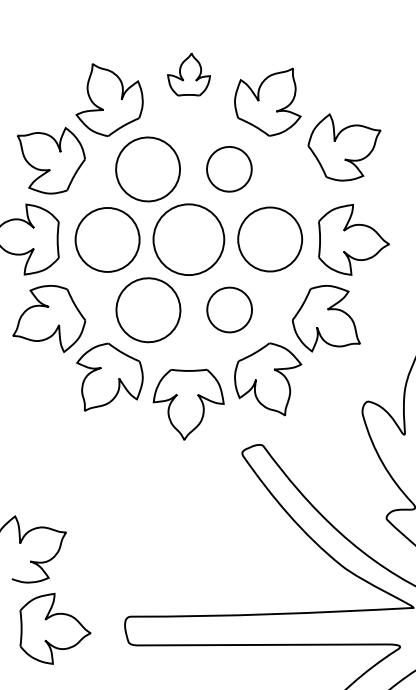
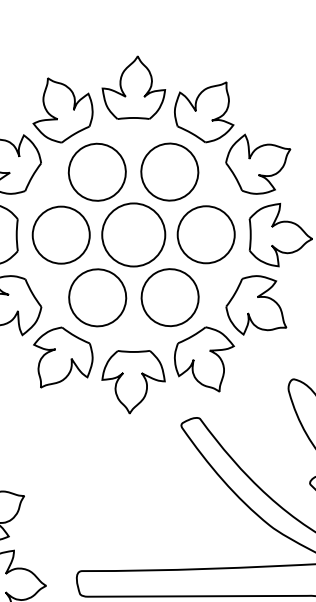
part: (188, 74) -> (133, 87), size x1.67
part: (344, 147) -> (258, 164), moved
part: (229, 169) -> (169, 172), size x1.43
part: (229, 309) -> (169, 297), size x1.43

